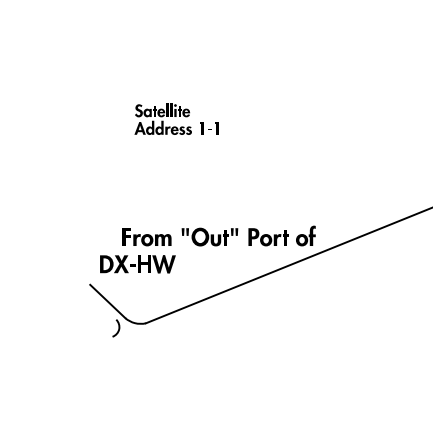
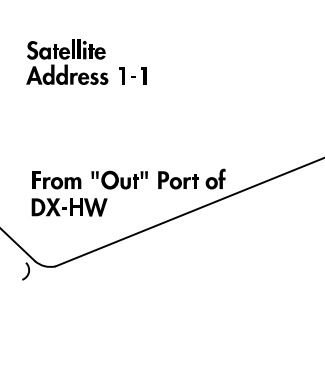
part: (176, 118) -> (86, 61), size x1.43
part: (137, 264) -> (69, 207), moved

